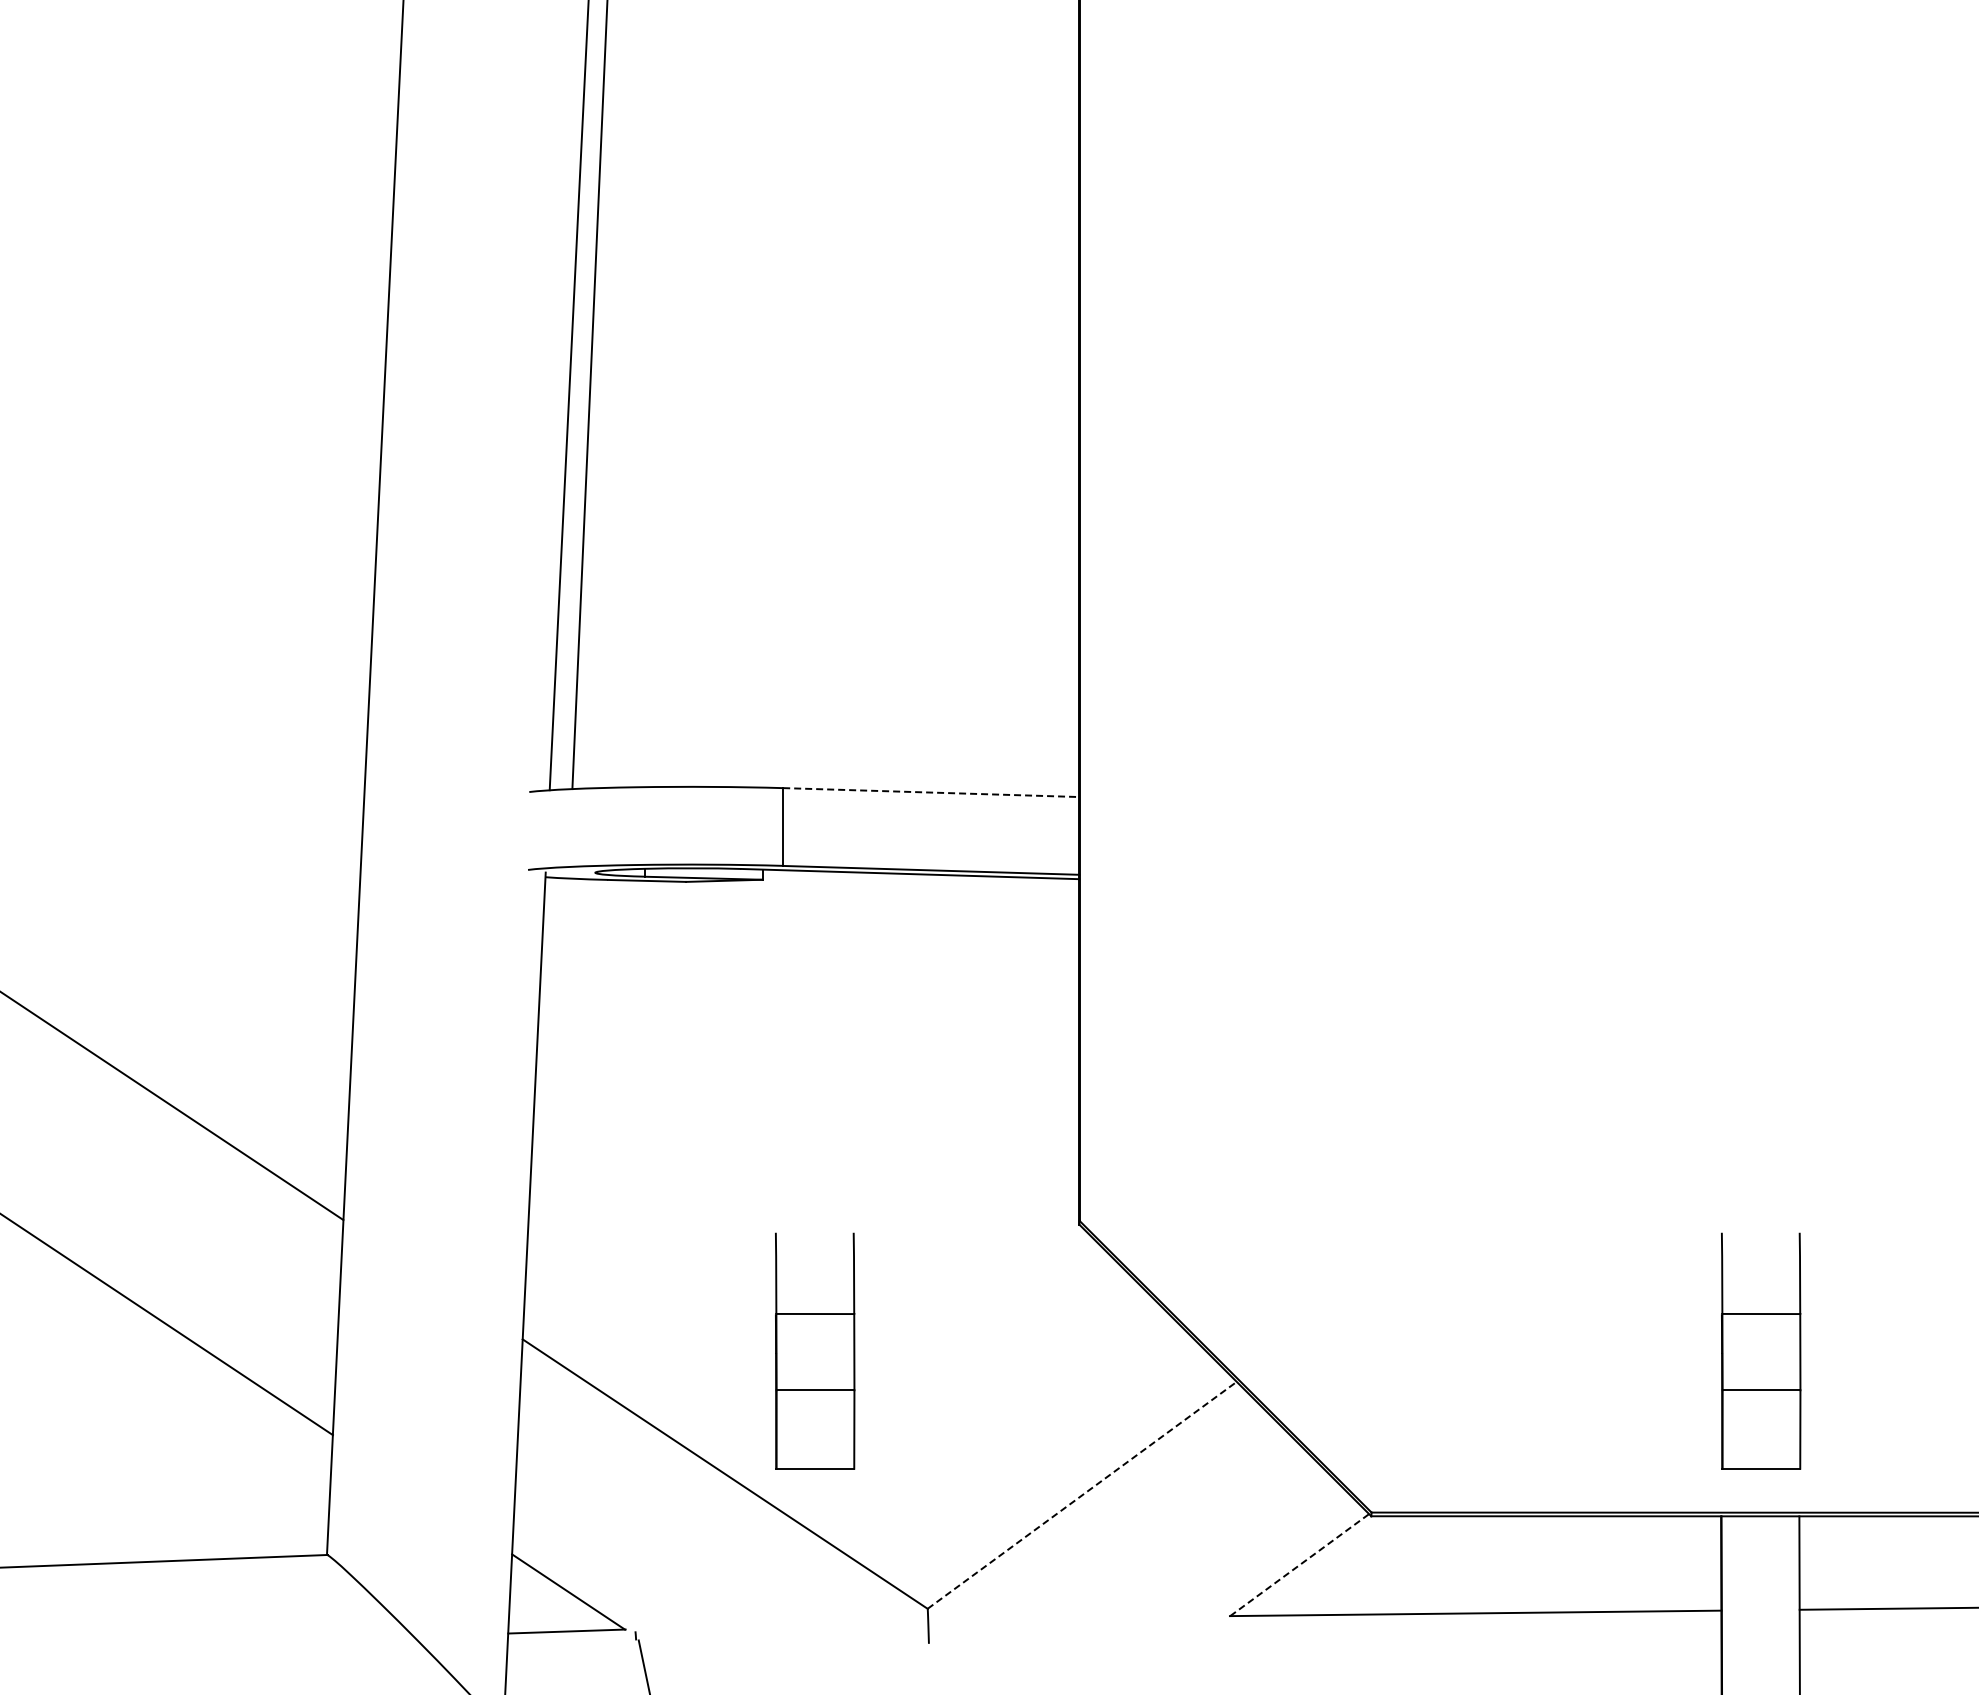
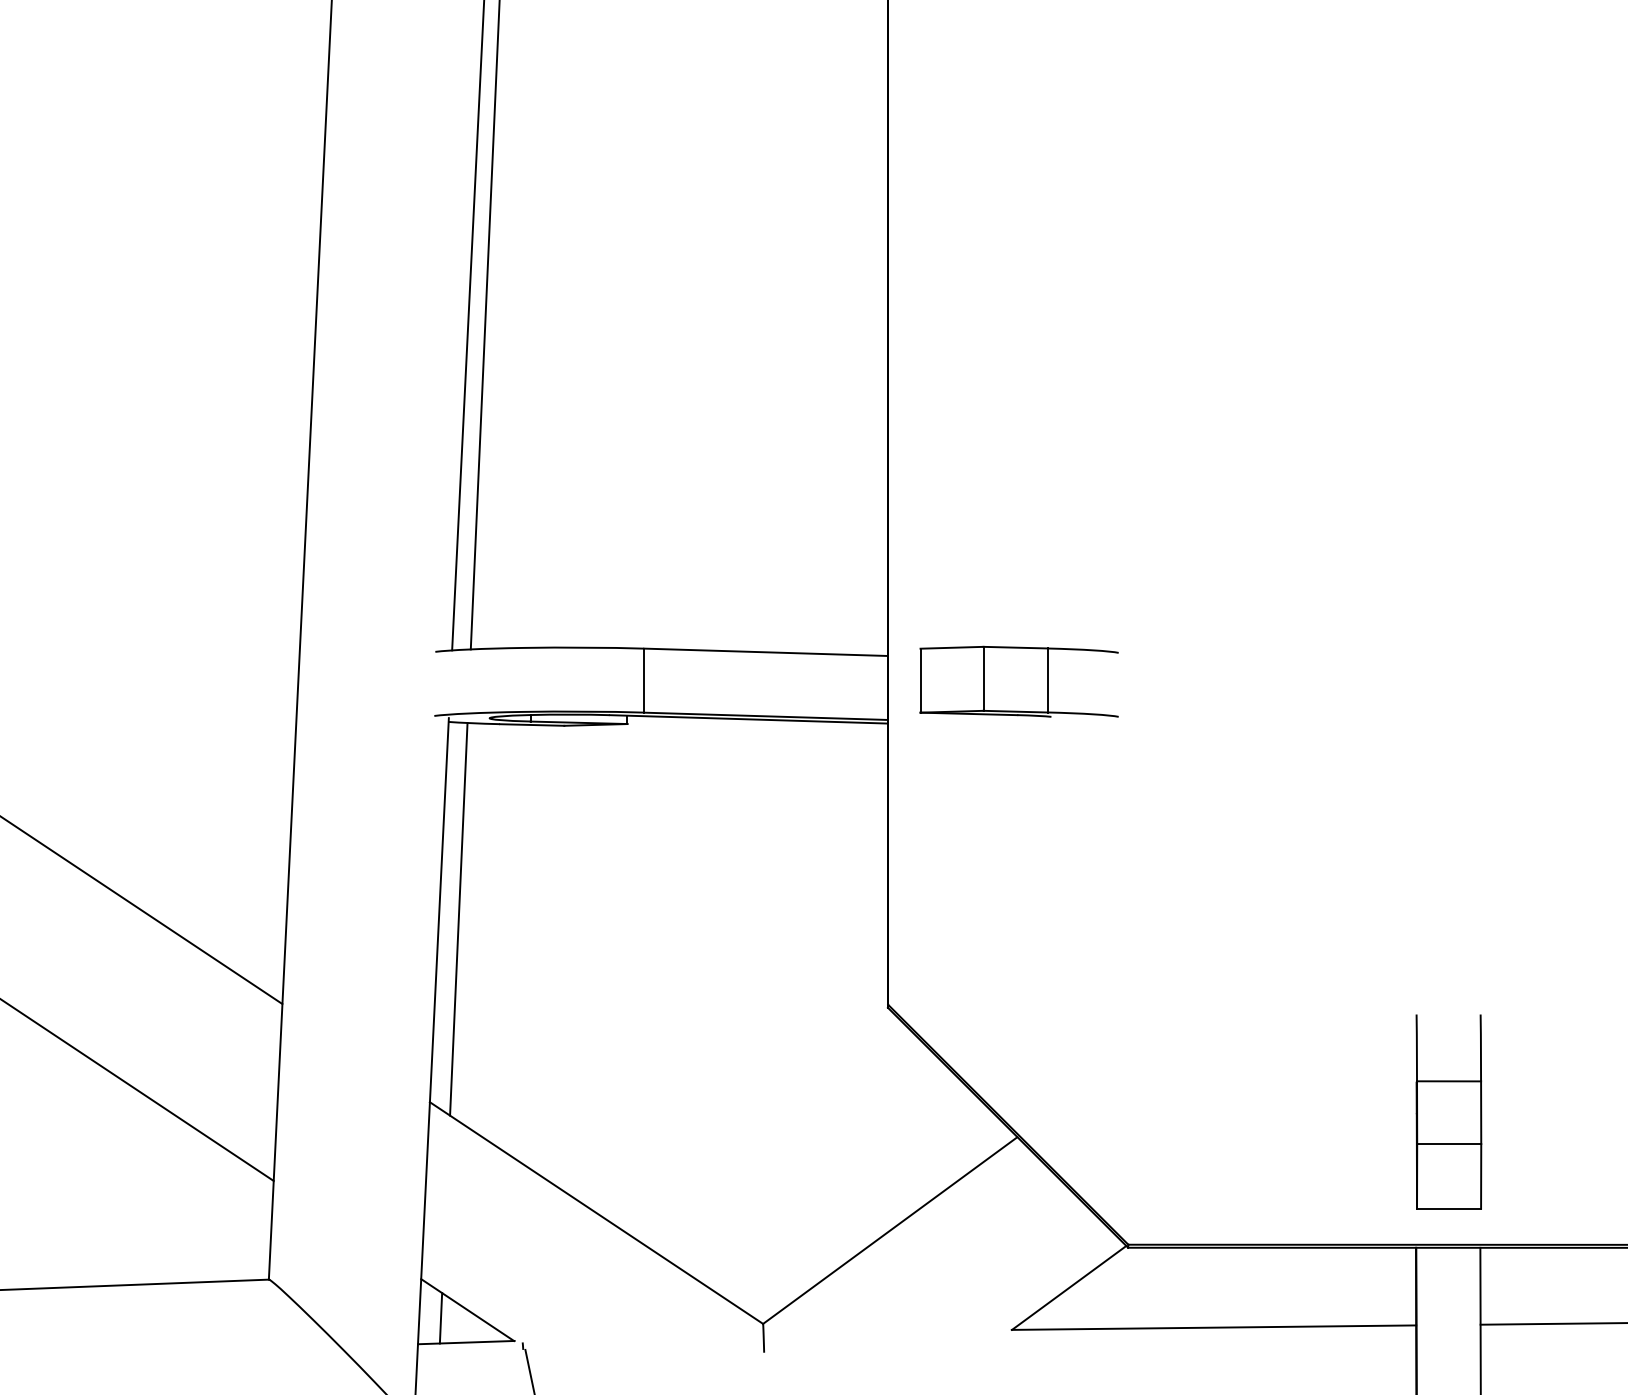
line: (931, 792) -> (766, 652), dashed -> solid
part: (1238, 828) -> (1018, 681), added
line: (557, 1116) -> (458, 918), added
part: (815, 1350) -> (670, 1111), removed
line: (1082, 1495) -> (890, 1230), dashed -> solid
line: (1300, 1564) -> (1069, 1287), dashed -> solid
line: (535, 1601) -> (440, 1317), added

